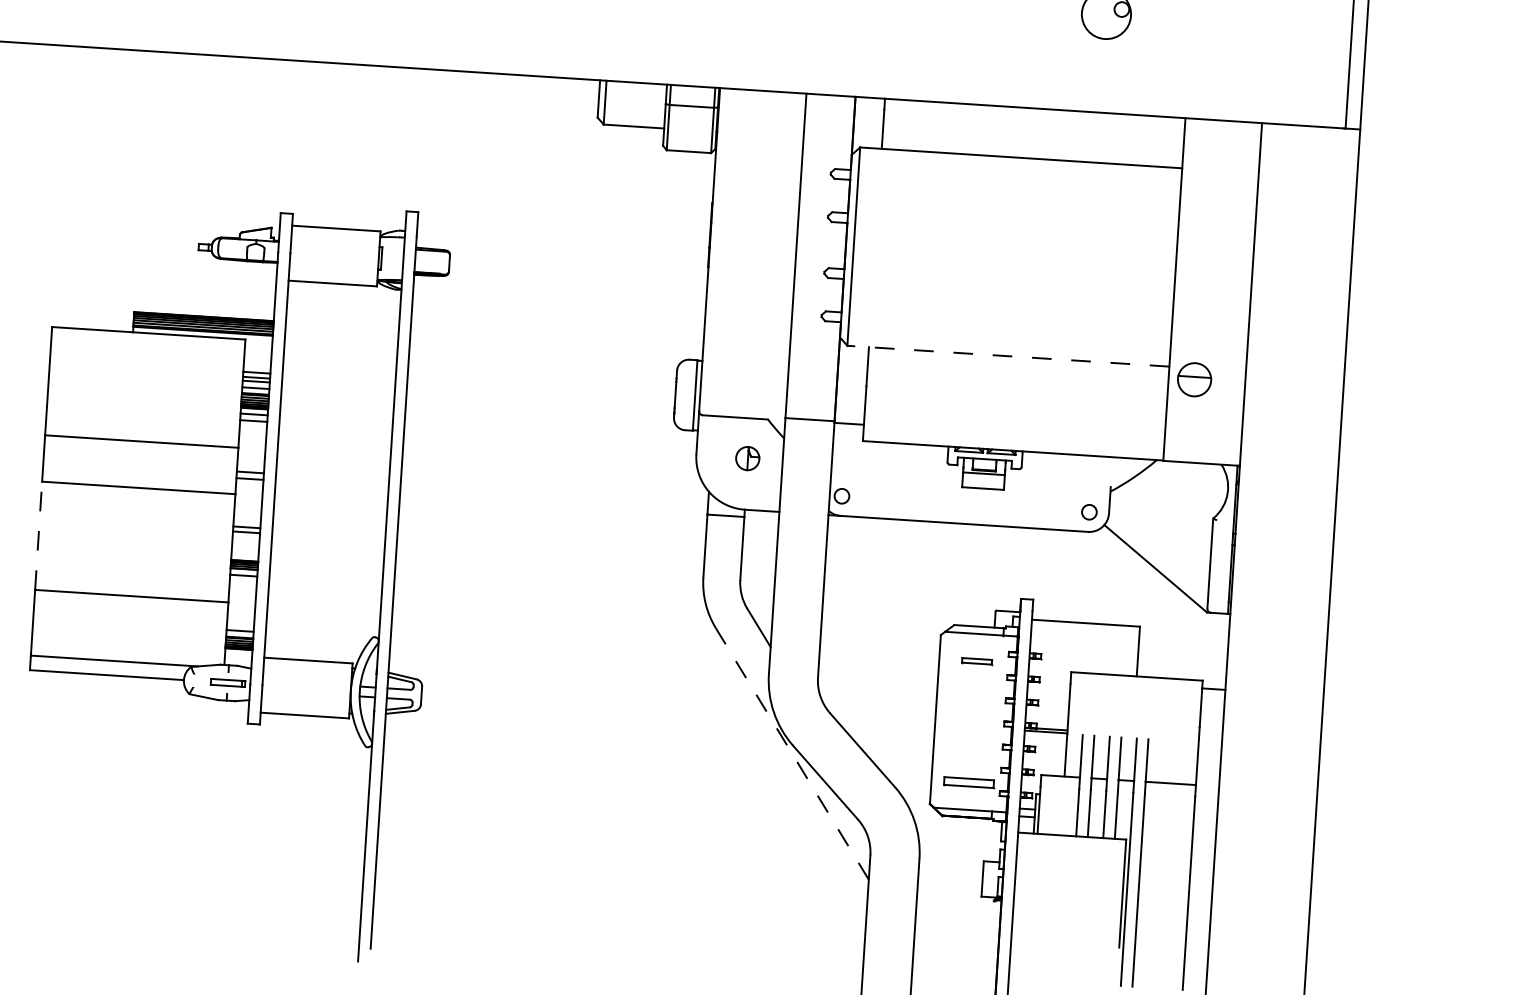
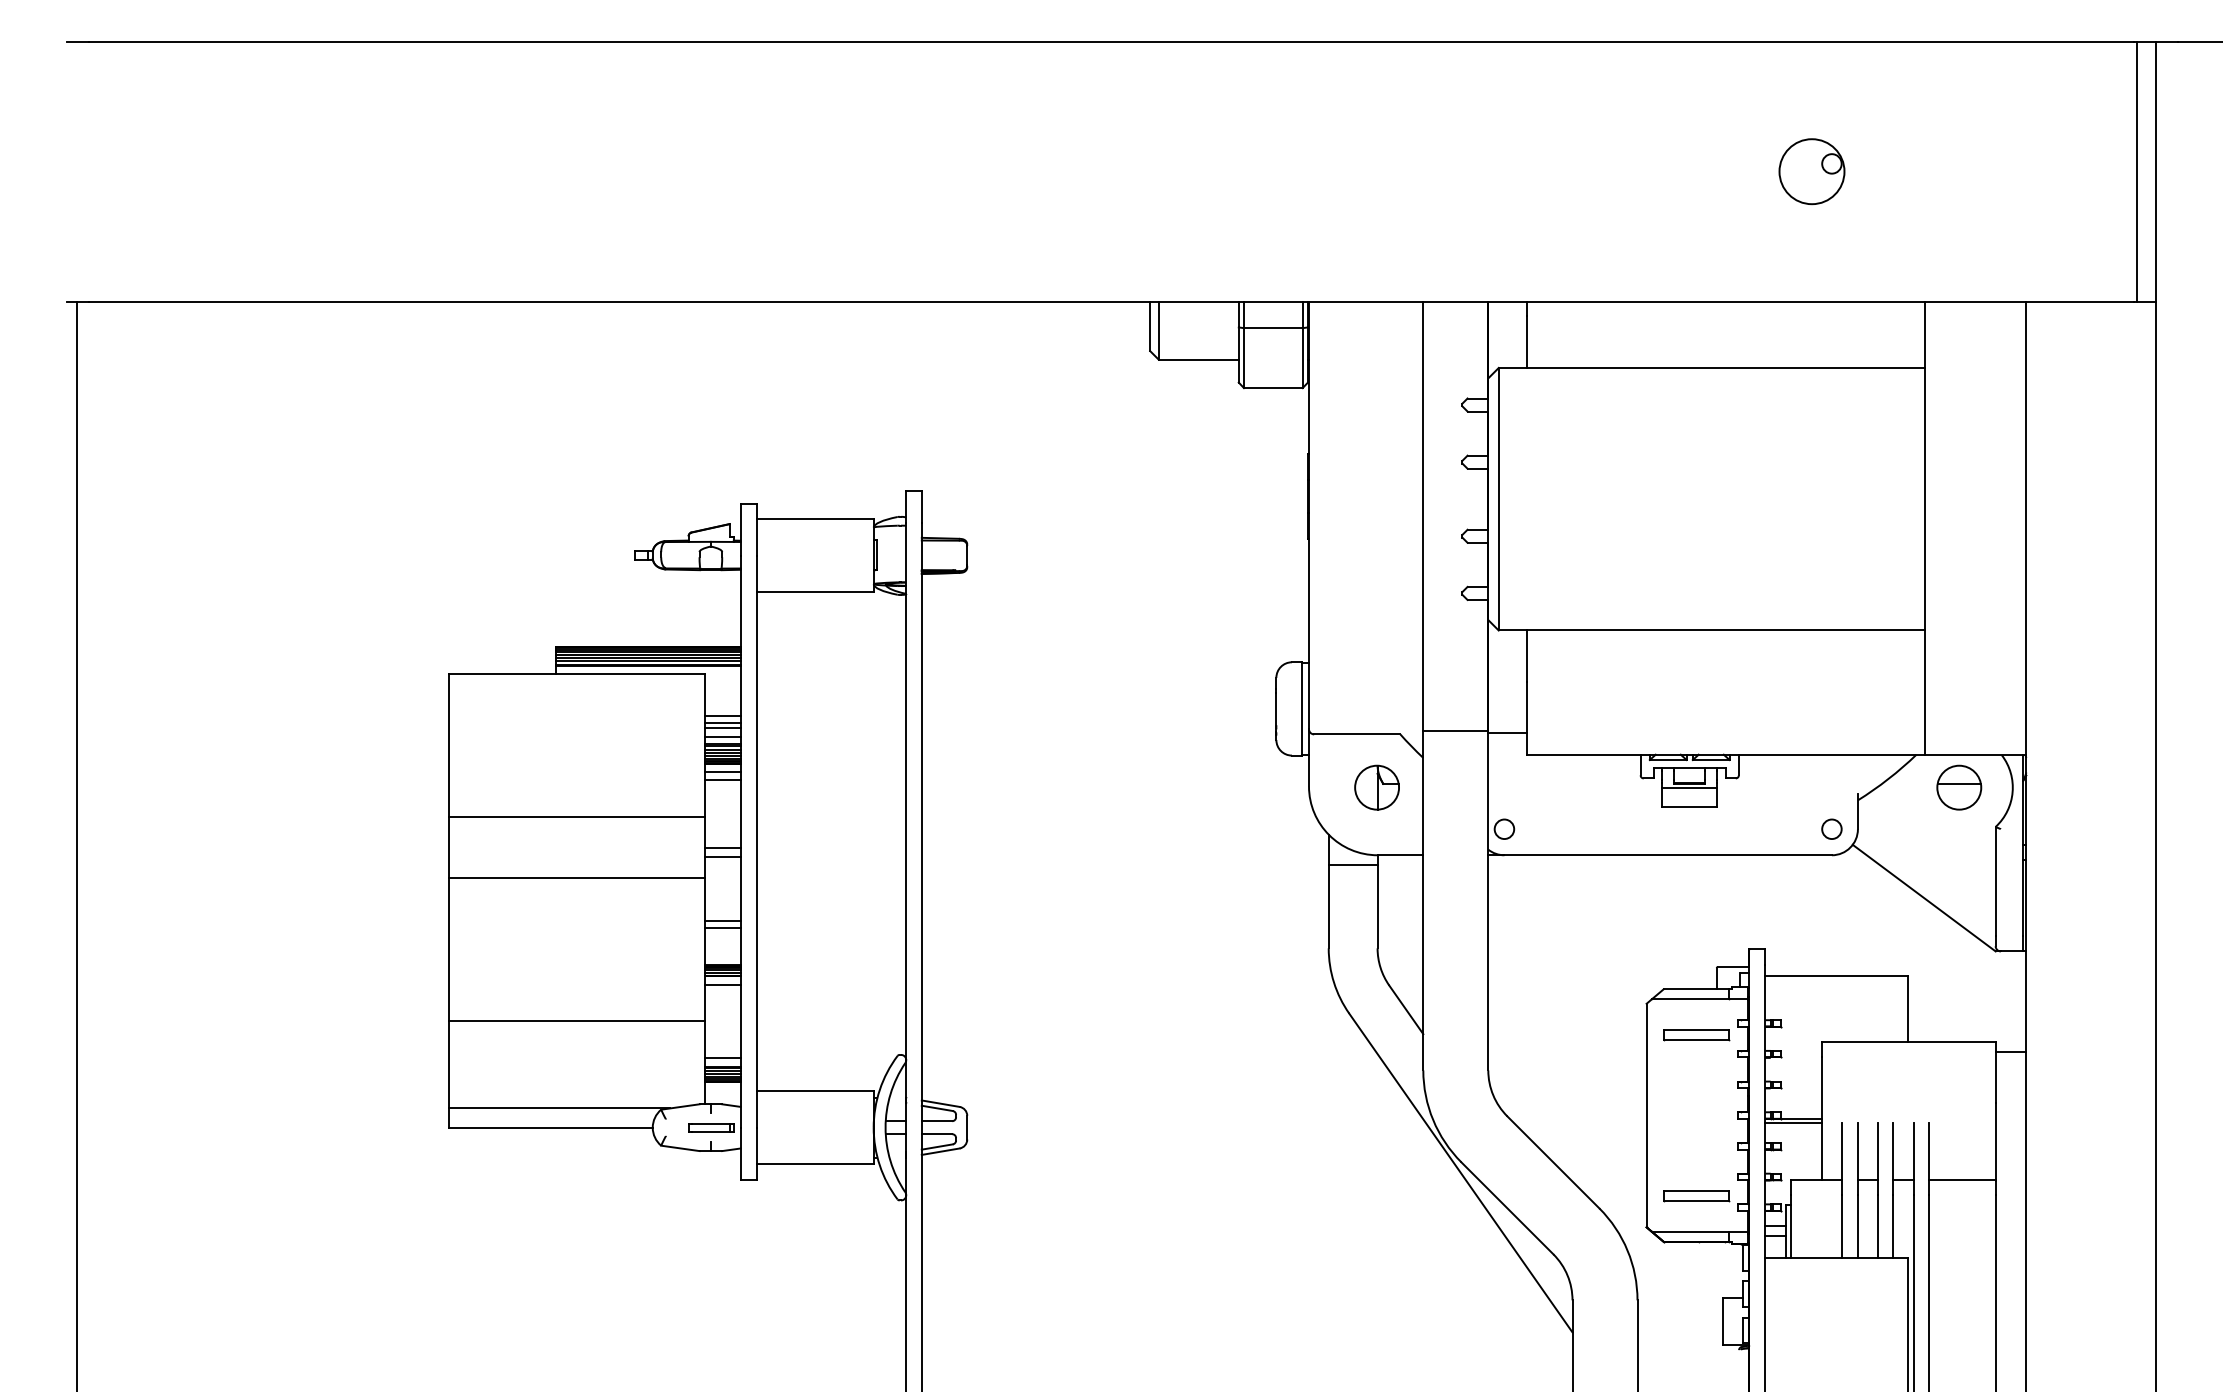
line: (1008, 356) -> (1711, 630), dashed -> solid
part: (1194, 379) -> (1959, 787), moved
part: (747, 458) -> (1376, 787), size x1.43
line: (38, 535) -> (448, 949), dashed -> solid
part: (977, 661) -> (1696, 1035), size x1.67
line: (791, 754) -> (1460, 1173), dashed -> solid

